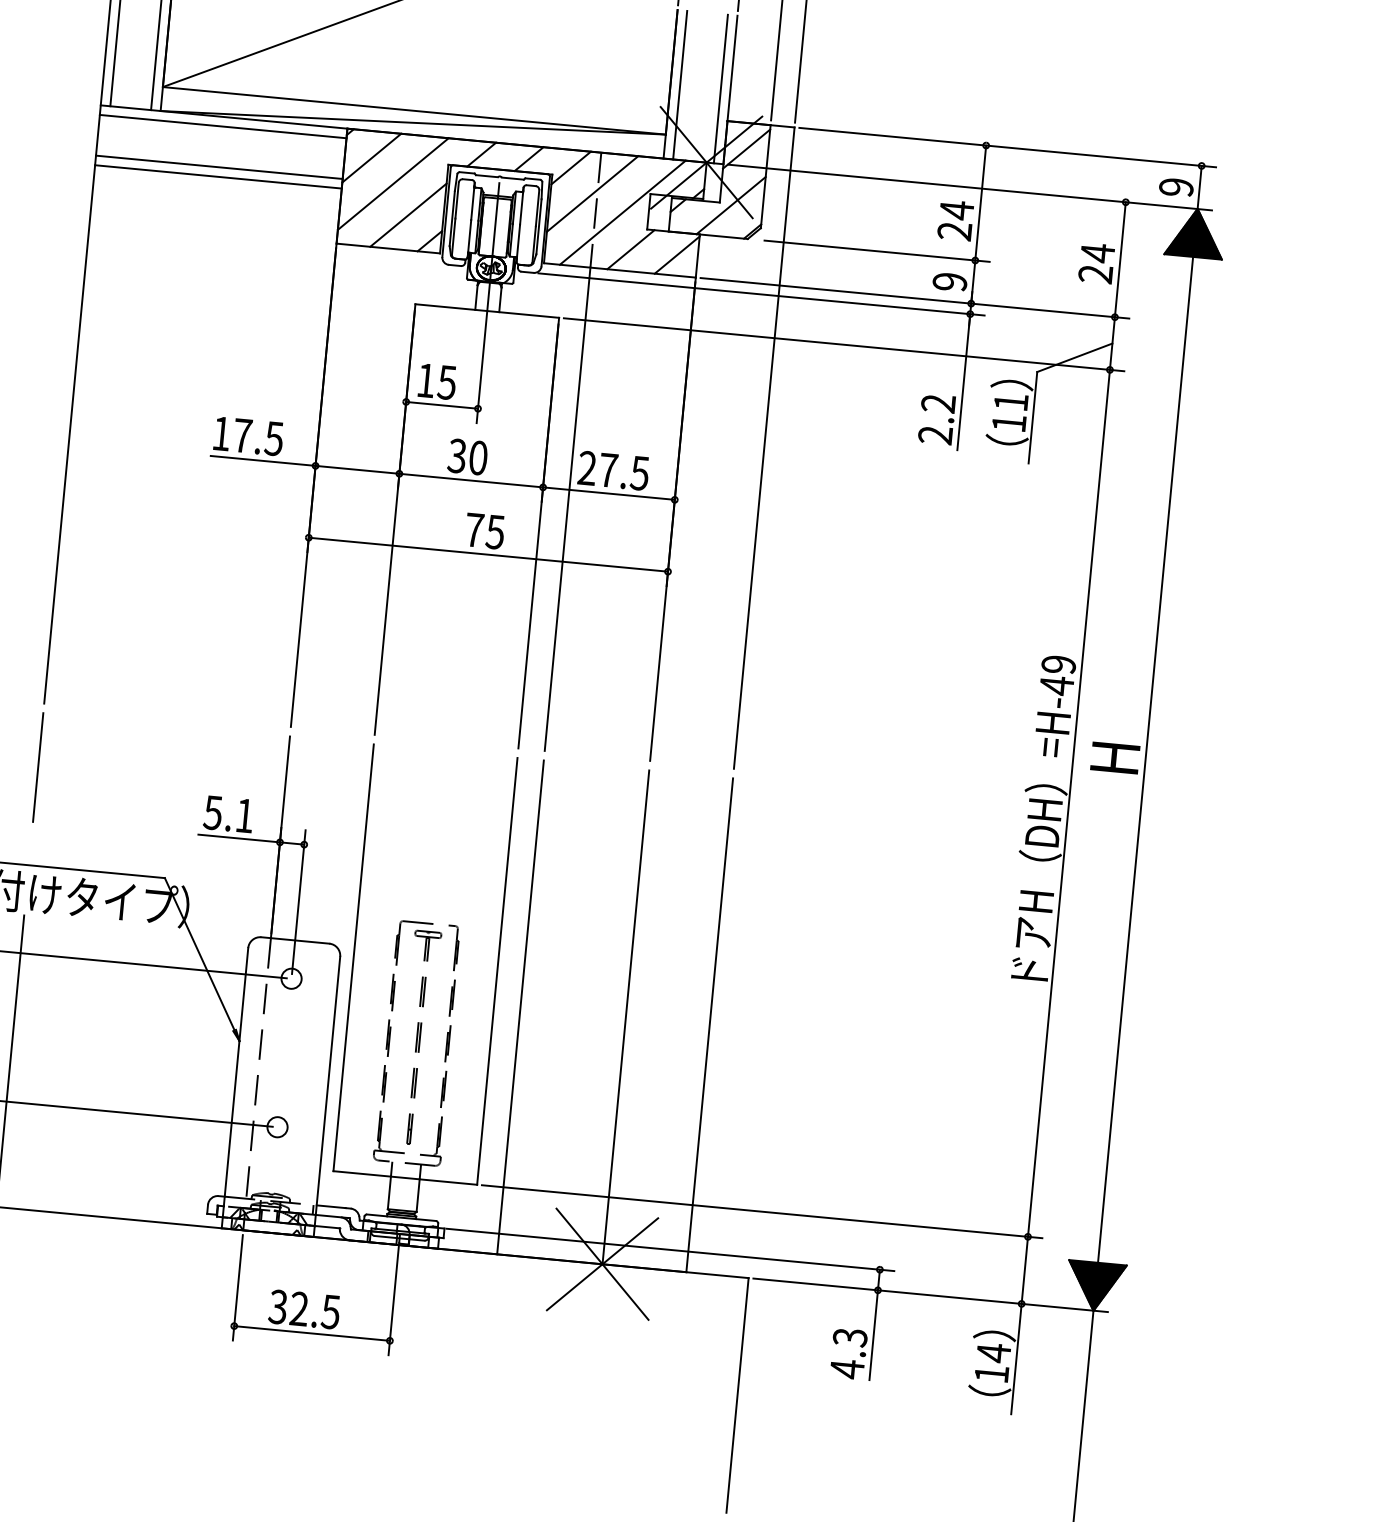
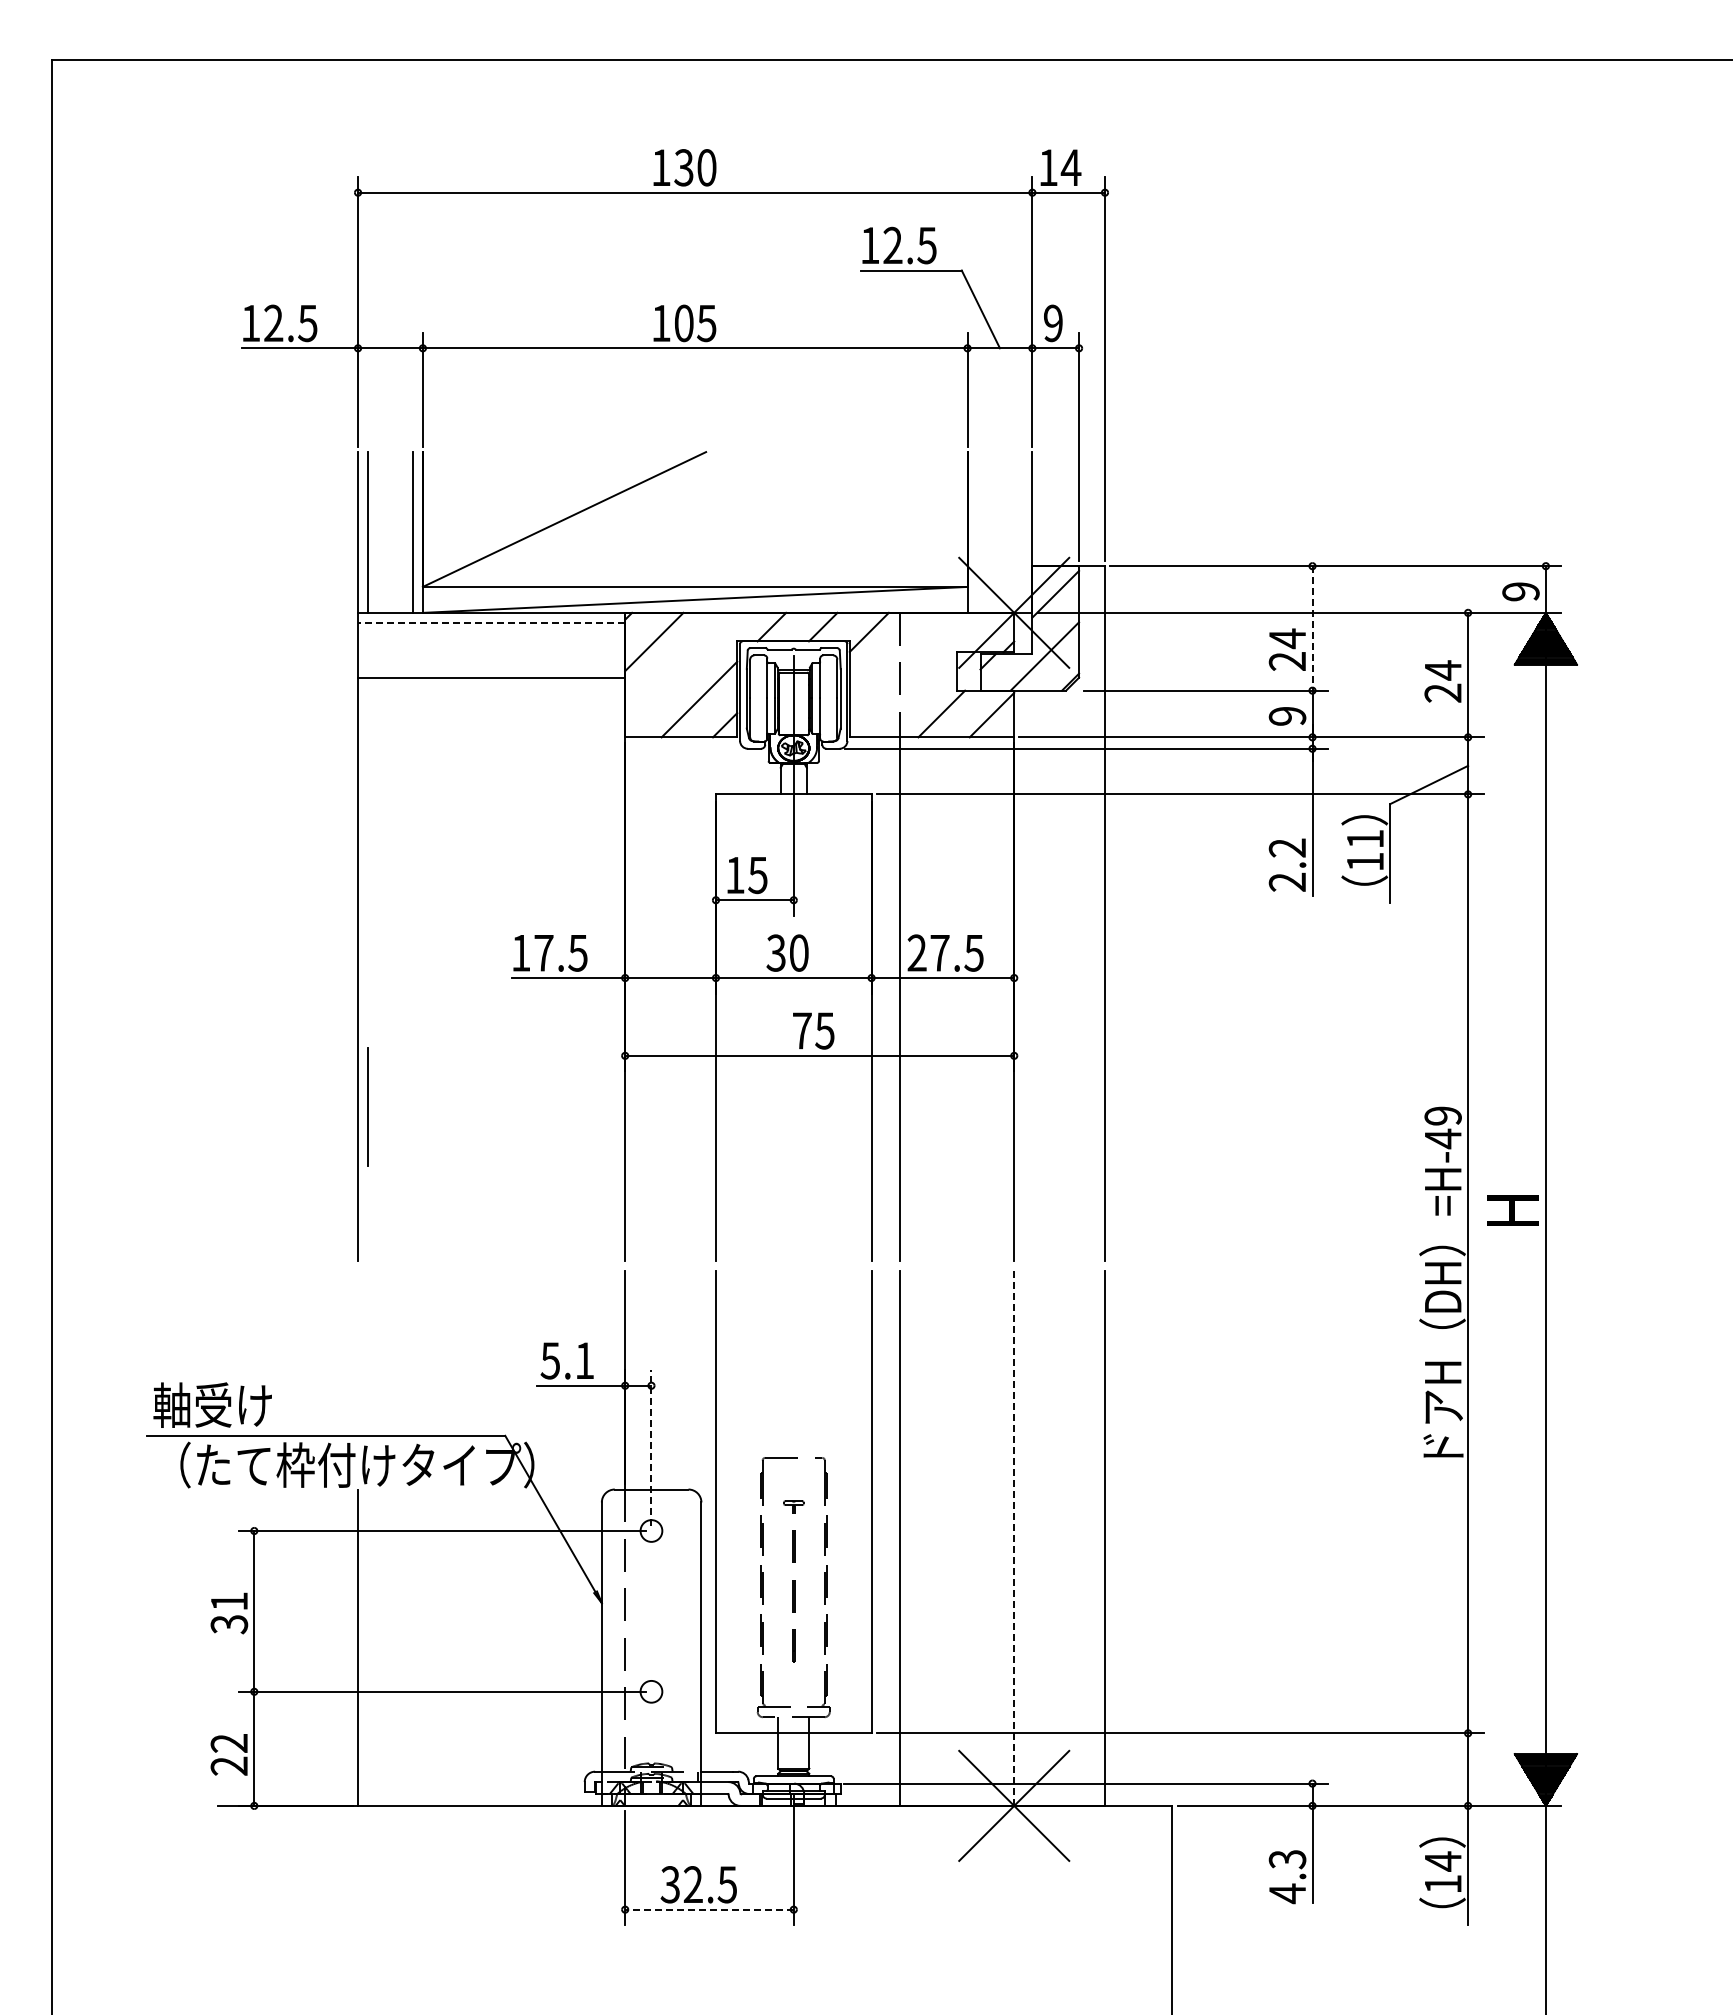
line: (679, 85) -> (977, 532), removed
line: (721, 89) -> (1022, 532), removed
line: (223, 126) -> (491, 623), solid -> dashed
line: (219, 167) -> (491, 667), removed
line: (392, 183) -> (679, 667), removed
line: (592, 193) -> (894, 657), removed
line: (980, 203) -> (1312, 628), solid -> dashed
line: (623, 212) -> (929, 674), removed
line: (37, 767) -> (367, 1106), moved
line: (298, 902) -> (651, 1448), solid -> dashed
line: (626, 1018) -> (1014, 1539), solid -> dashed
part: (418, 1037) -> (793, 1581), size x0.7
line: (311, 1333) -> (708, 1909), solid -> dashed

